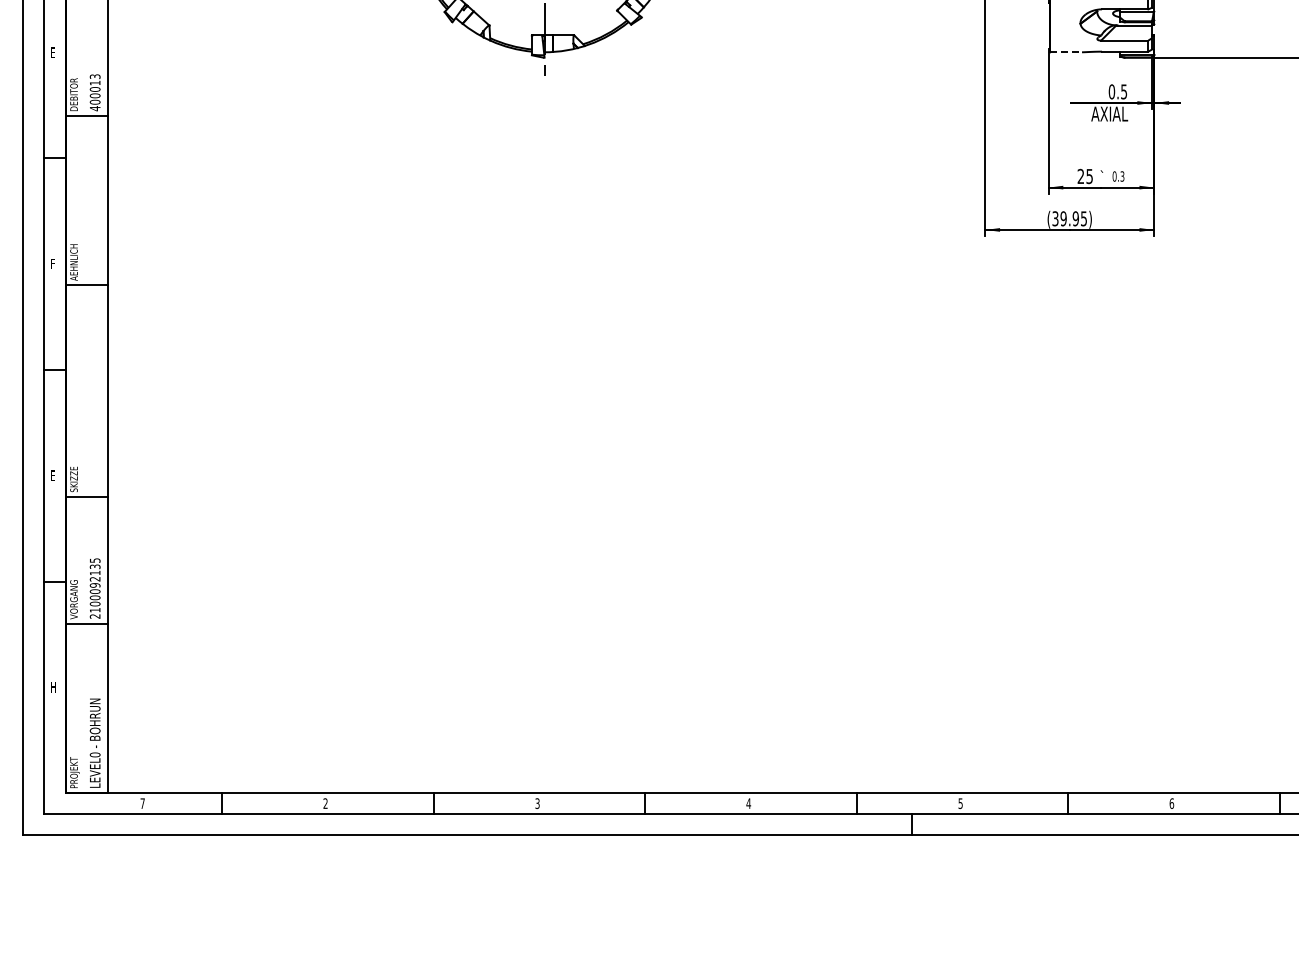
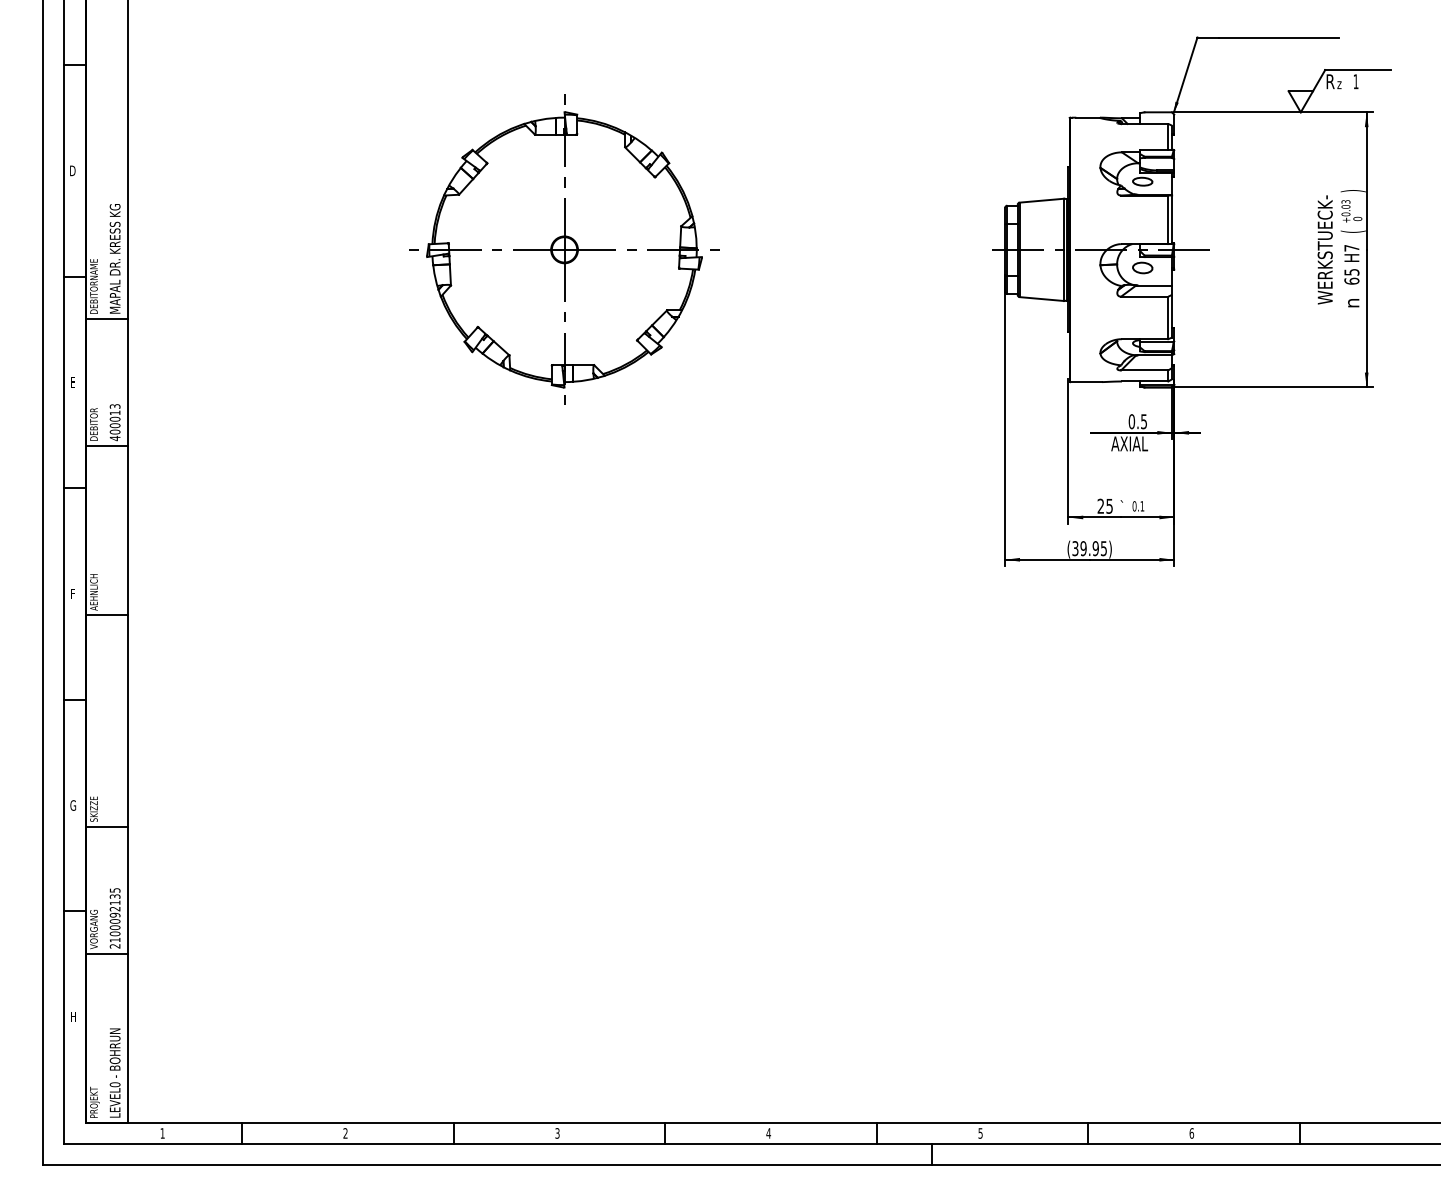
line: (1066, 52) -> (1086, 382), dashed -> solid
text: (1122, 176) -> (1142, 506), 0.3 -> 0.1
text: (53, 475) -> (73, 805), E -> G
text: (142, 803) -> (162, 1133), 7 -> 1

